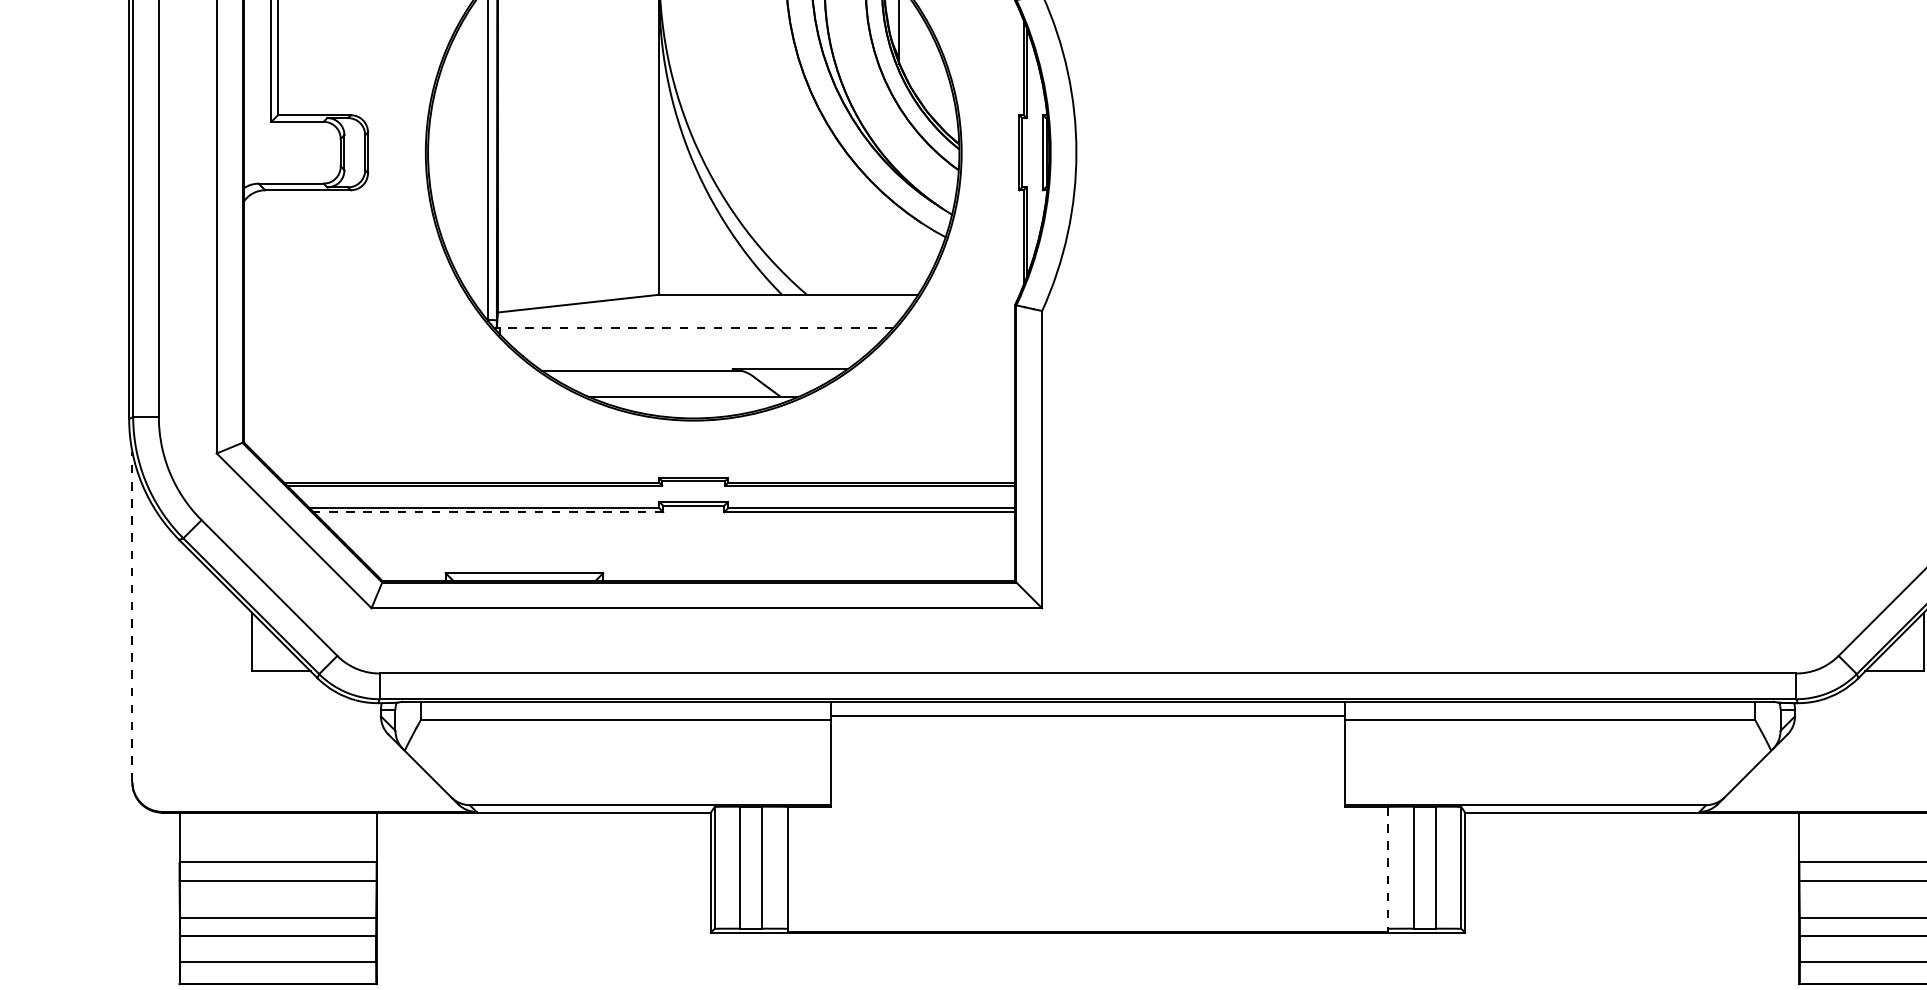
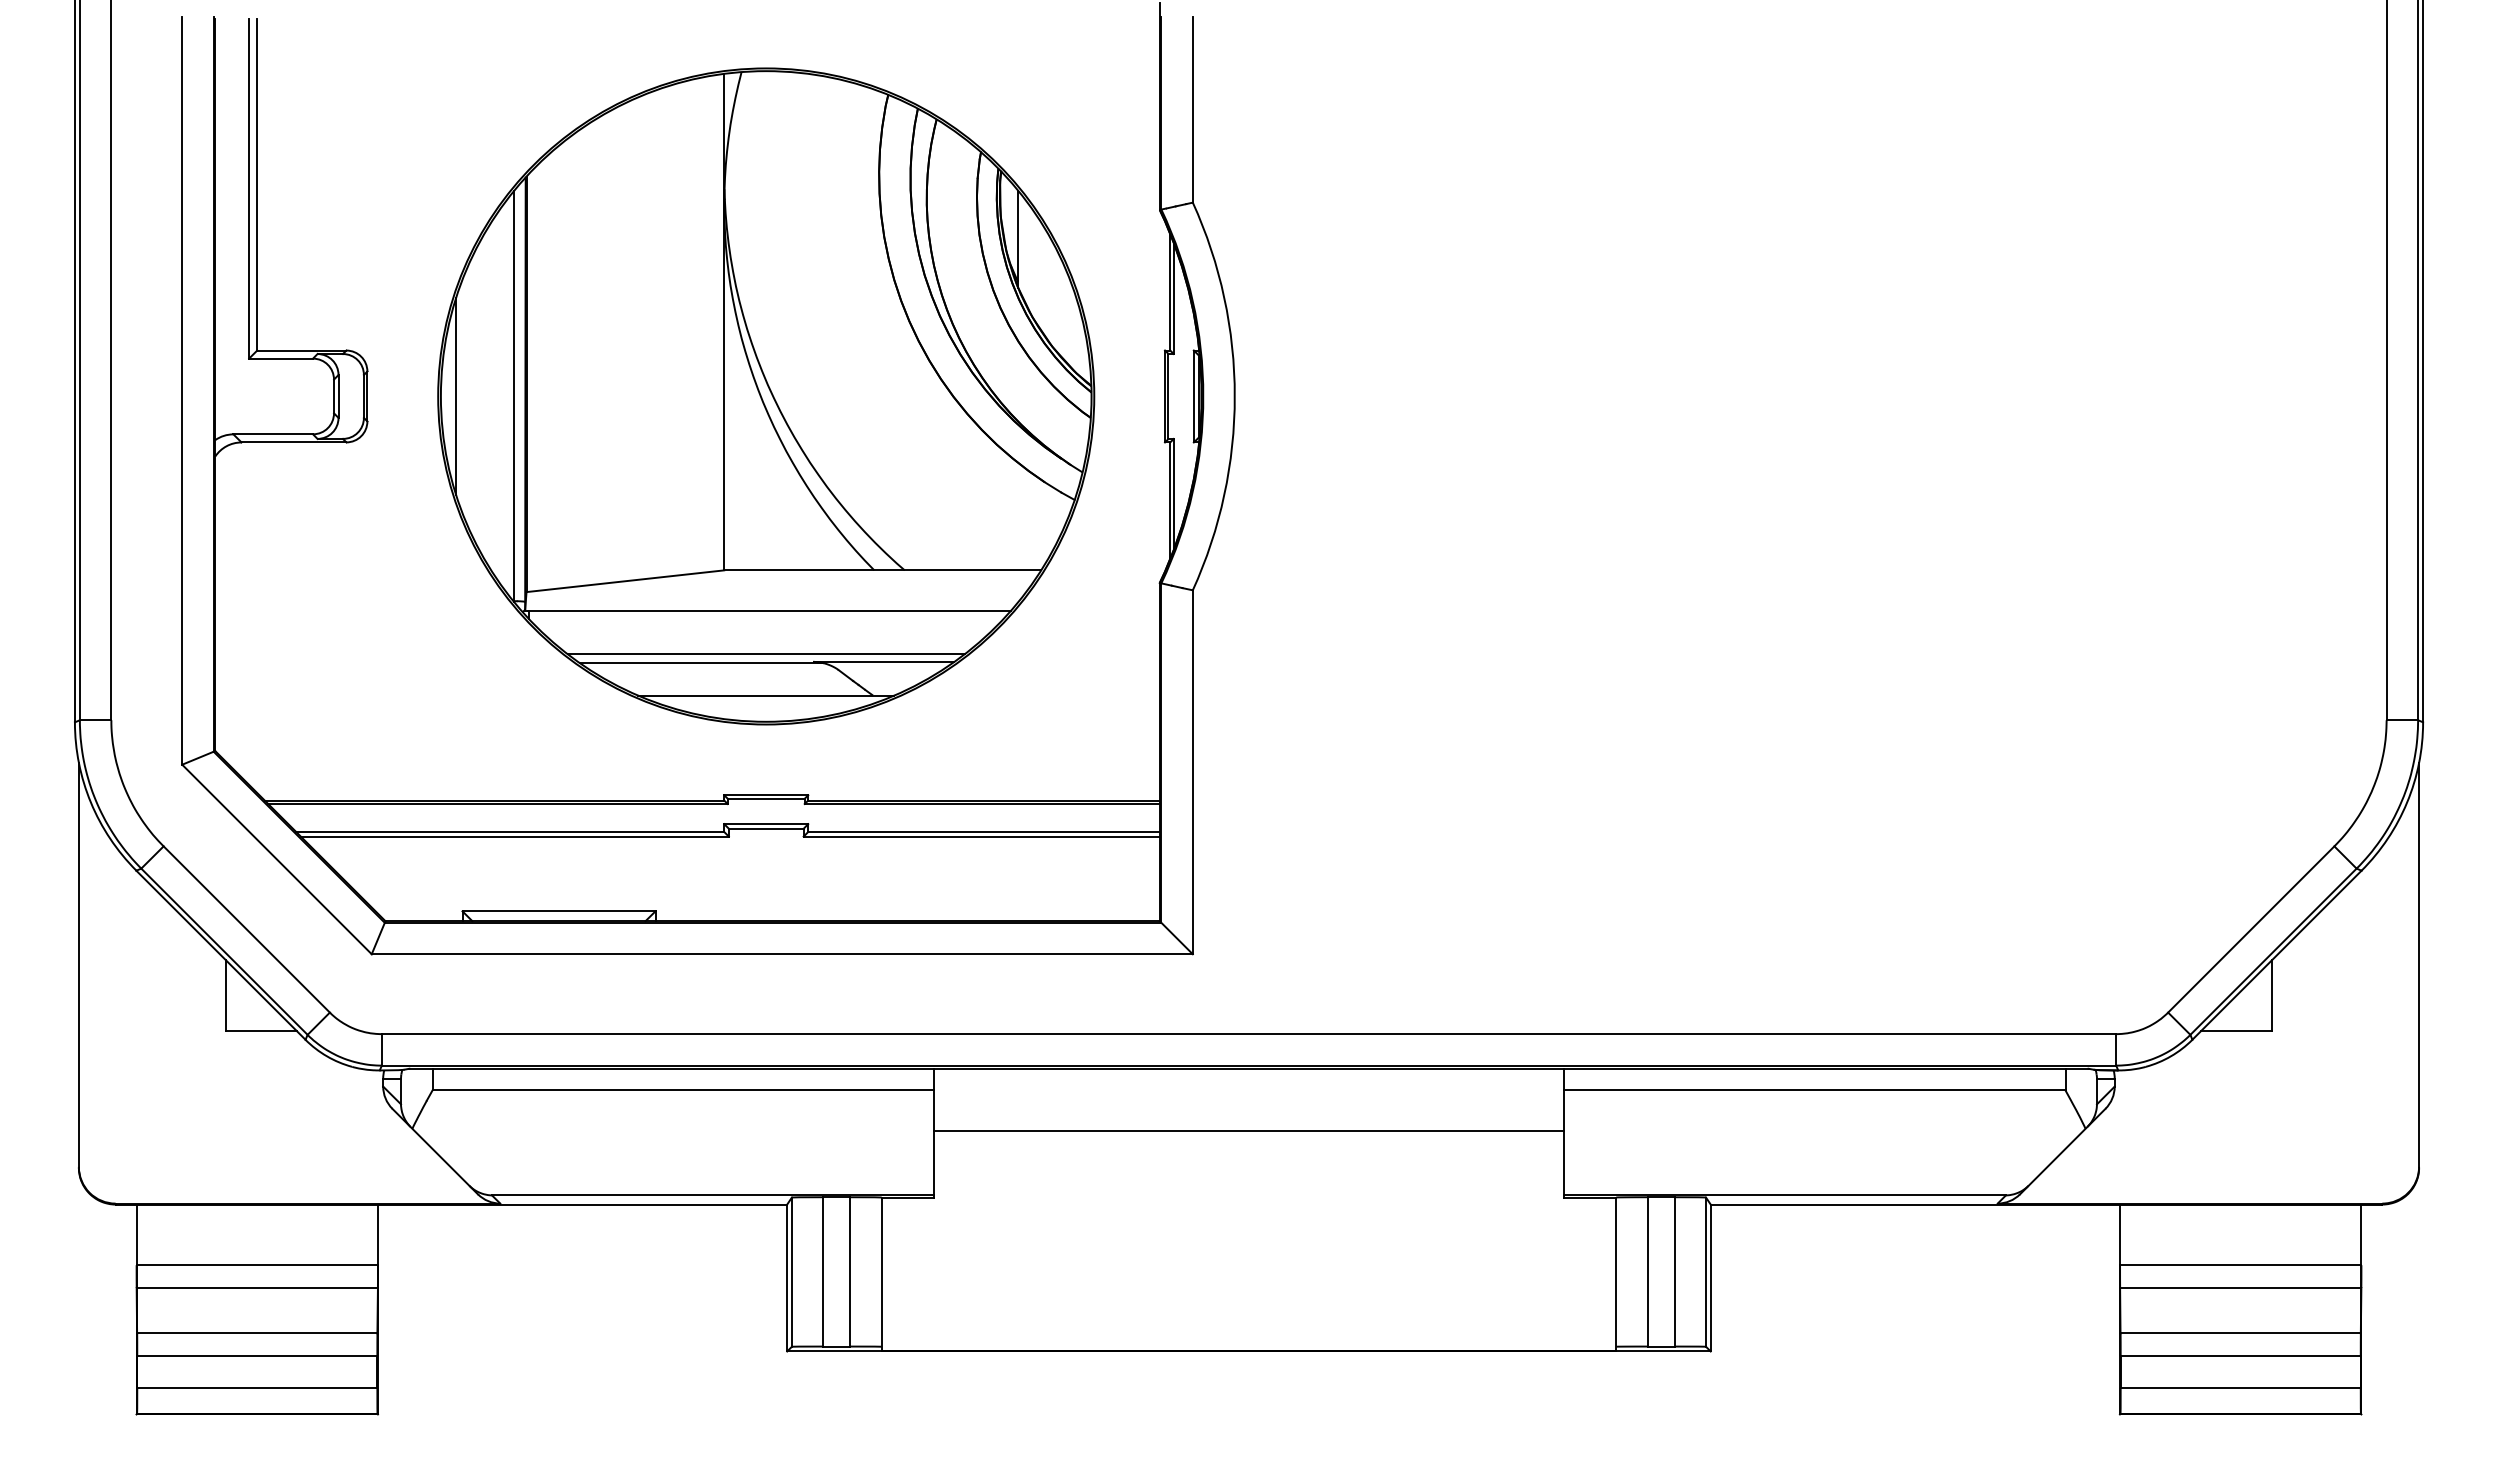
line: (440, 152) -> (456, 396), added
line: (696, 327) -> (769, 610), dashed -> solid
line: (693, 363) -> (765, 654), added
line: (488, 512) -> (514, 836), dashed -> solid
line: (132, 616) -> (78, 964), dashed -> solid
line: (1087, 716) -> (1248, 1131), moved
line: (1388, 869) -> (1616, 1274), dashed -> solid

